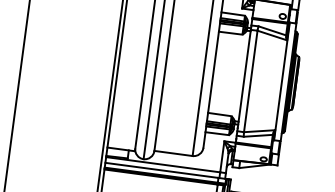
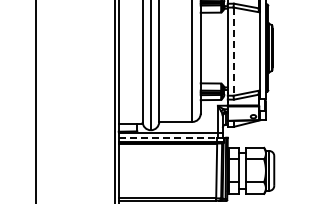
line: (250, 82) -> (233, 52), solid -> dashed
line: (162, 170) -> (168, 137), solid -> dashed

